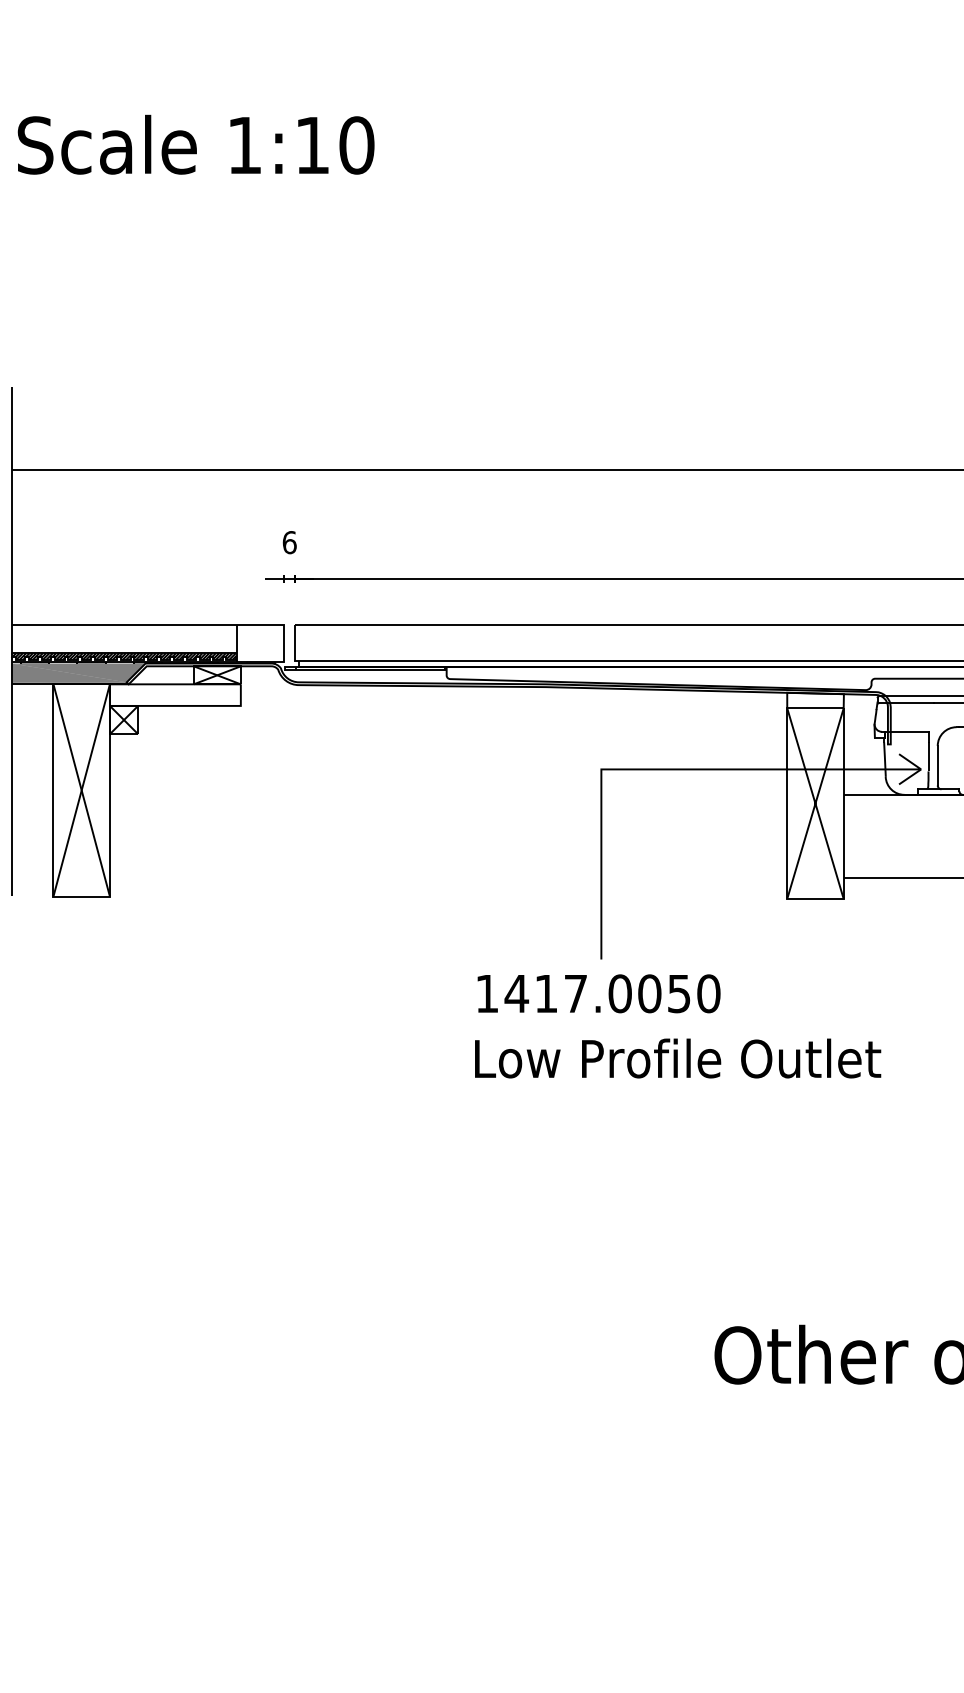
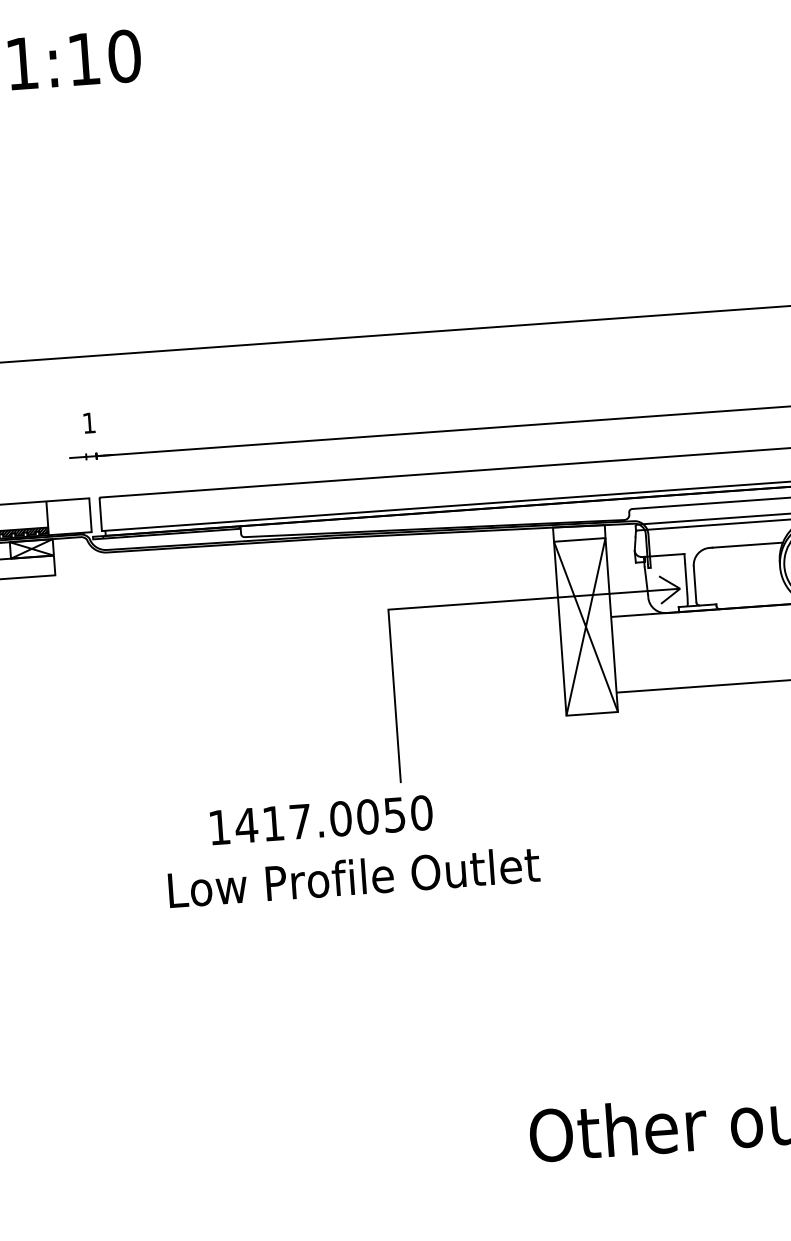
text: (289, 542) -> (89, 423), 6 -> 1
text: (598, 993) -> (321, 819), moved
text: (678, 1058) -> (354, 877), moved

